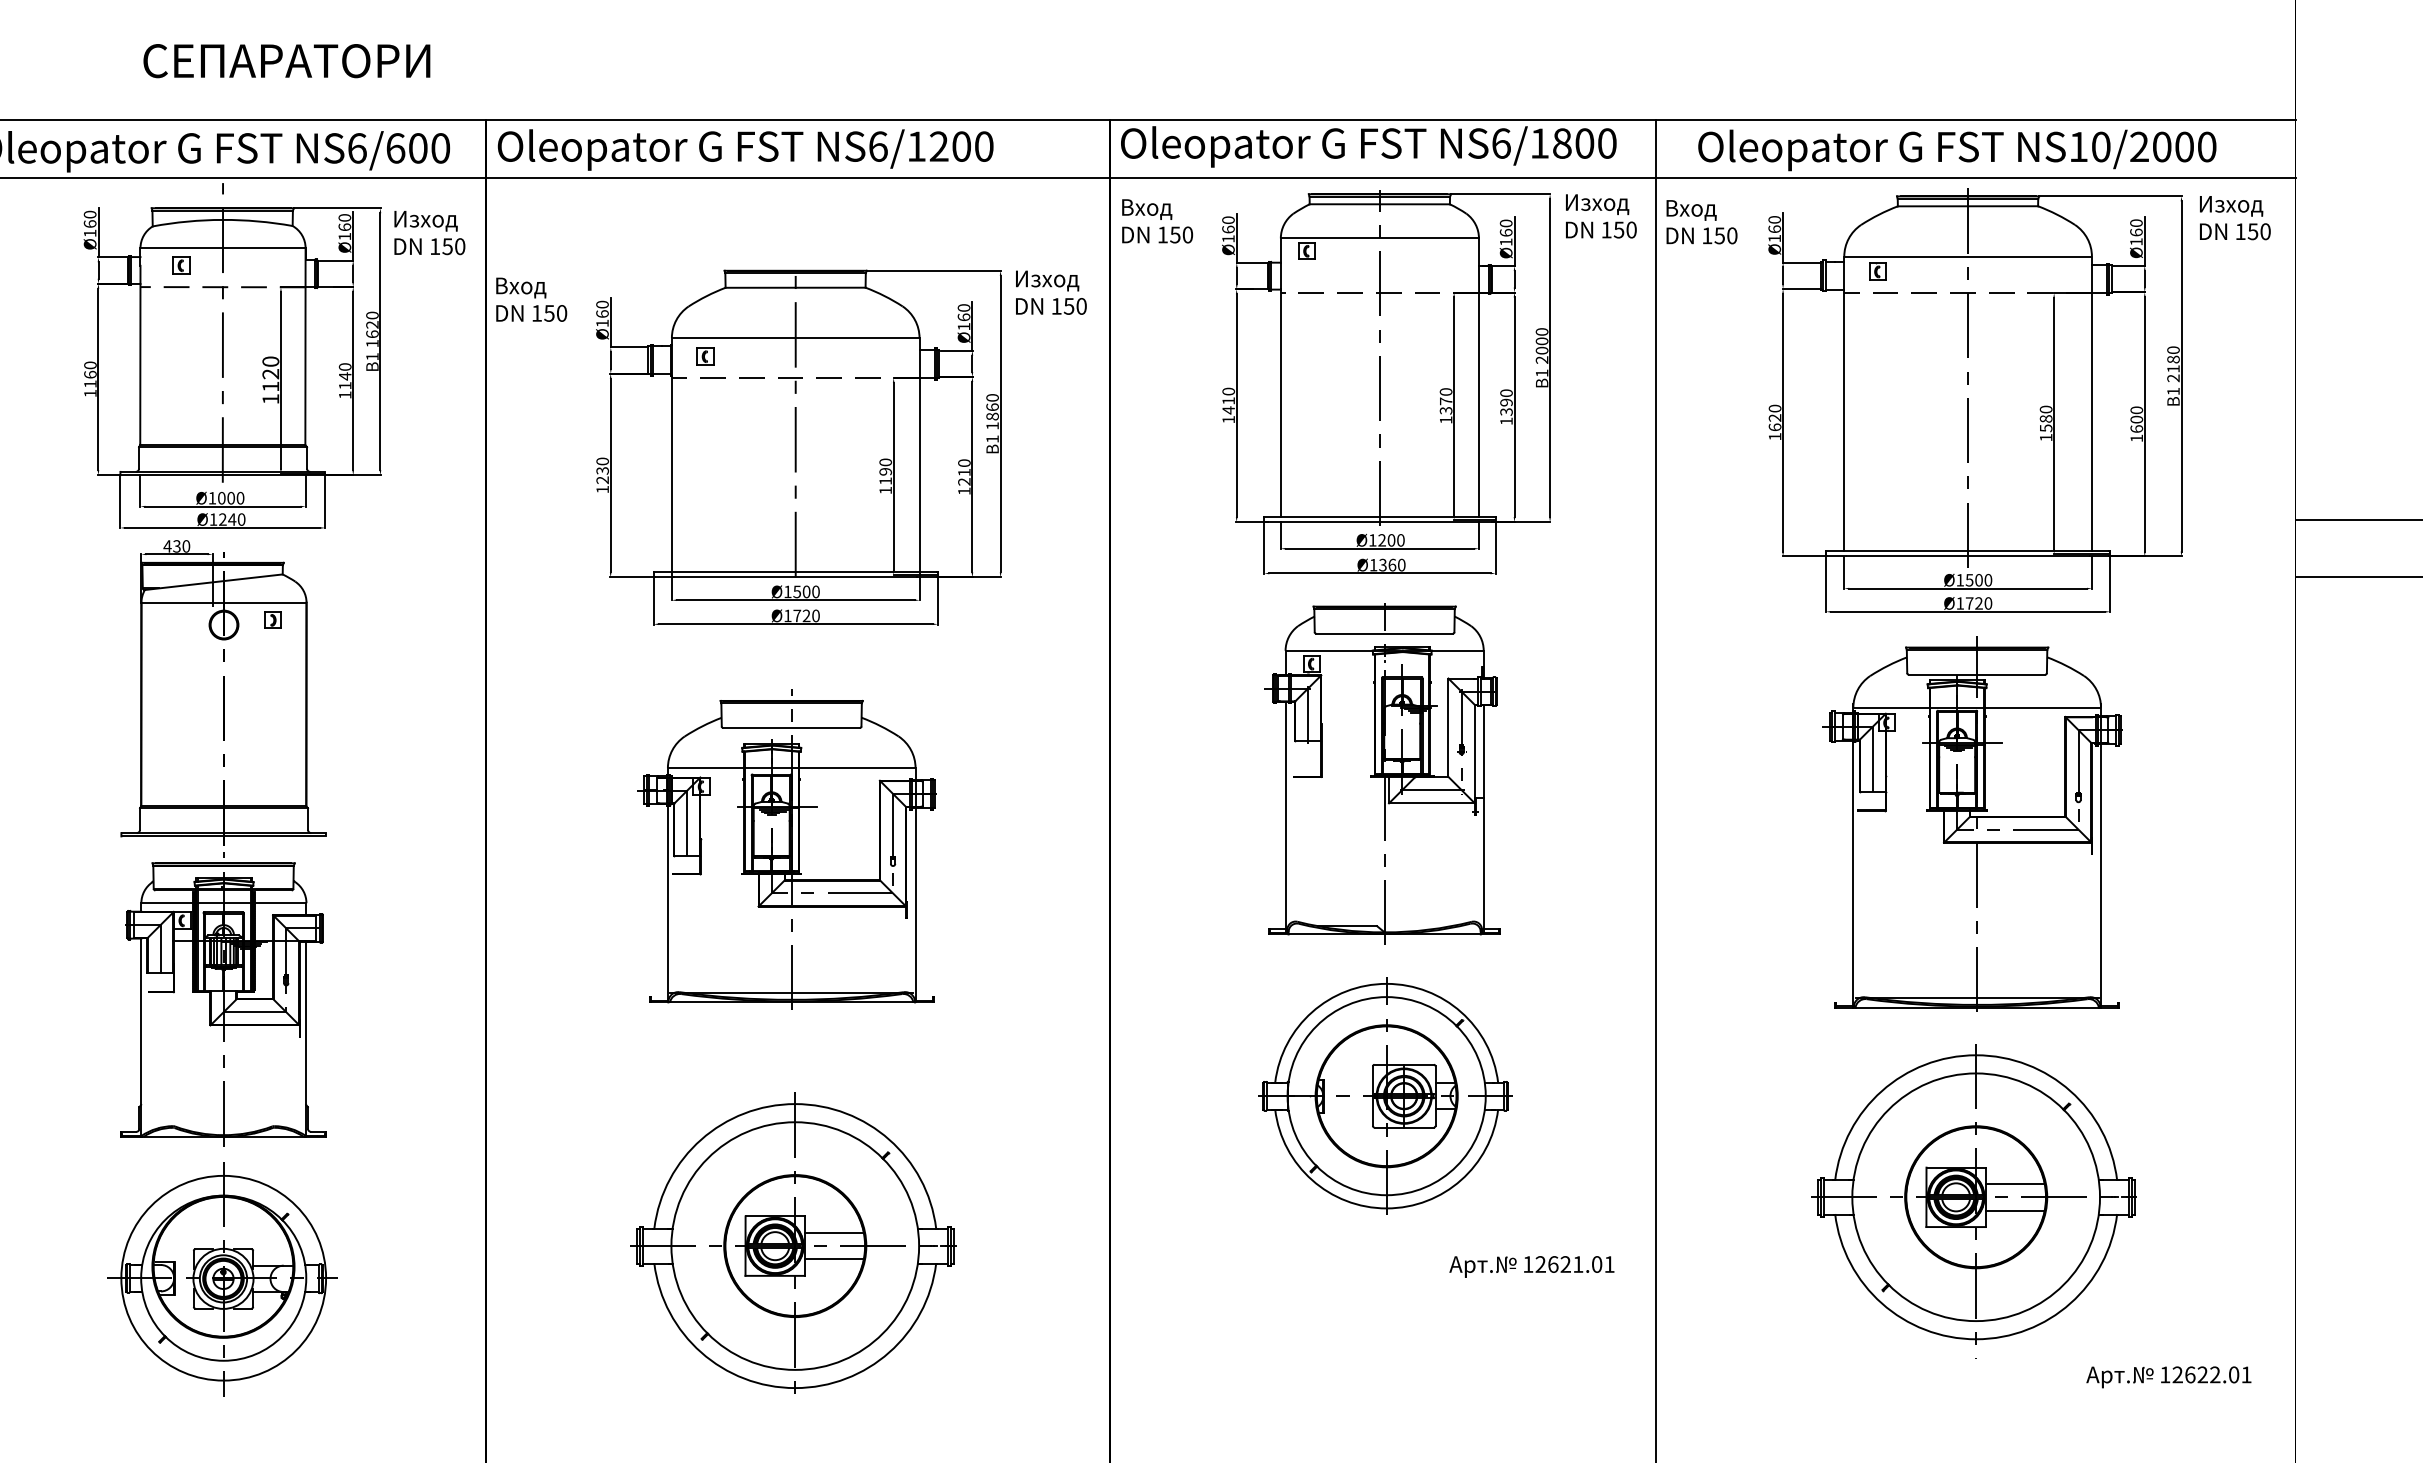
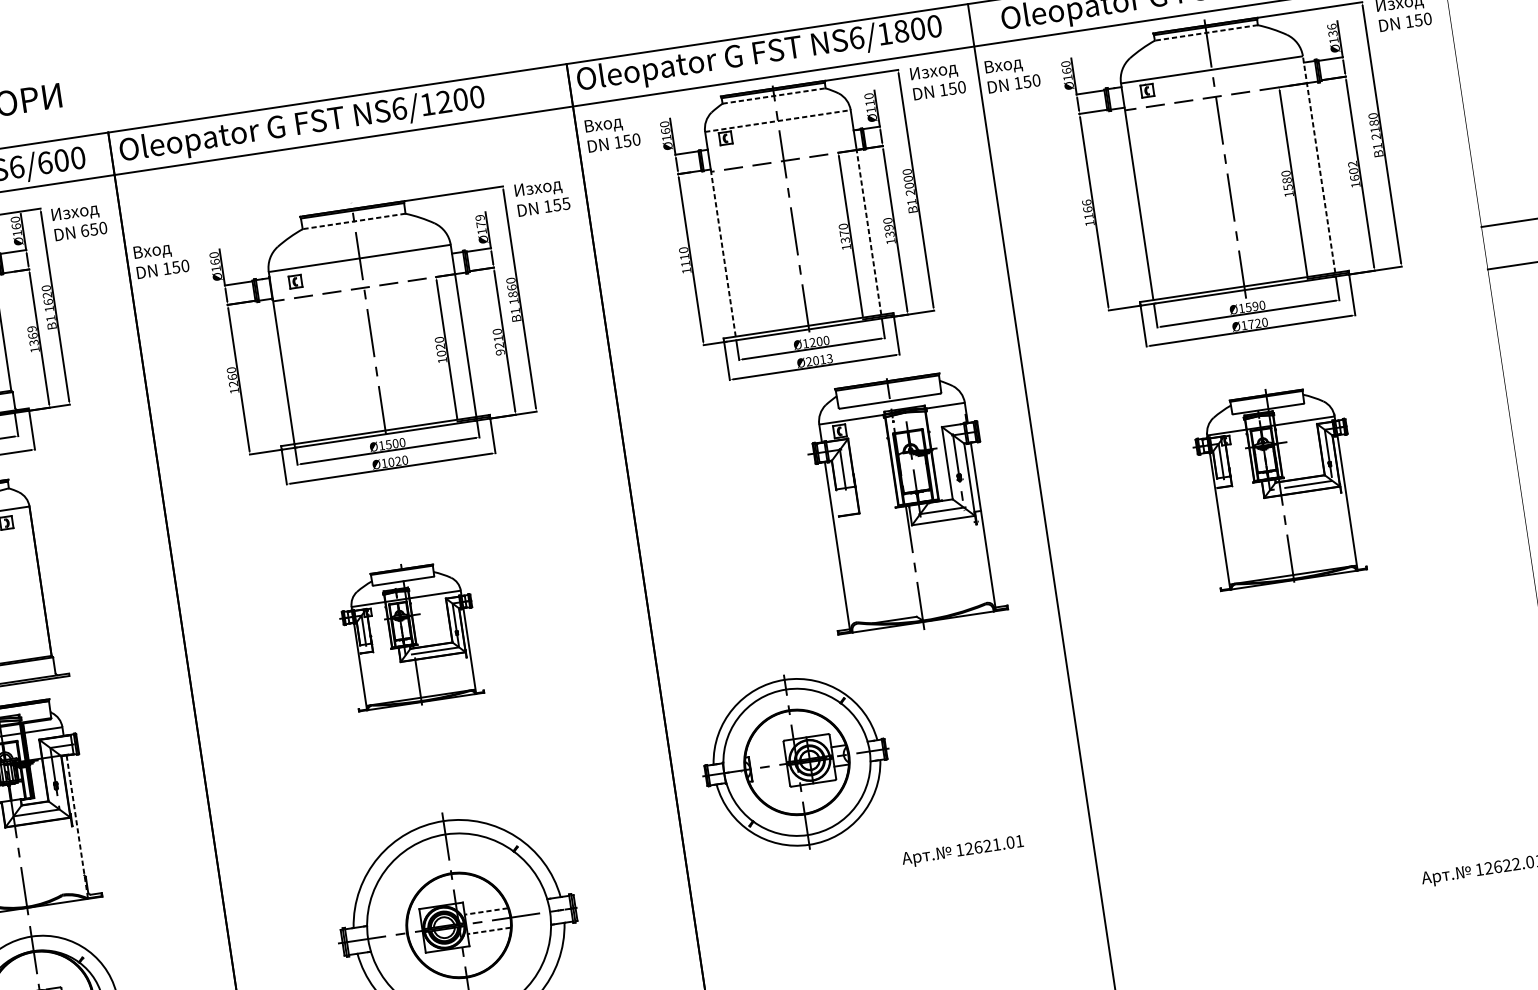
line: (1380, 204) -> (774, 96), solid -> dashed
line: (1967, 206) -> (1206, 33), solid -> dashed
text: (2136, 227) -> (1332, 29), Ø160 -> Ø136
text: (1505, 232) -> (869, 102), Ø160 -> Ø110
line: (1380, 238) -> (778, 121), solid -> dashed
text: (435, 246) -> (85, 230), 150 -> 650
line: (795, 287) -> (354, 221), solid -> dashed
text: (1081, 306) -> (566, 203), 150 -> 155
text: (963, 312) -> (480, 221), Ø160 -> Ø179
text: (344, 376) -> (32, 336), 1140 -> 1369
line: (1280, 403) -> (723, 253), solid -> dashed
line: (2091, 403) -> (1318, 164), solid -> dashed
line: (1479, 404) -> (869, 232), solid -> dashed
text: (1228, 410) -> (685, 264), 1410 -> 1110
text: (2136, 410) -> (1352, 164), 1600 -> 1602
text: (1774, 417) -> (1087, 209), 1620 -> 1166
text: (602, 470) -> (232, 376), 1230 -> 1260
text: (885, 476) -> (440, 350), 1190 -> 1020
text: (964, 491) -> (500, 352), 1210 -> 9210
text: (1387, 564) -> (819, 359), Ø1360 -> Ø2013
text: (1978, 580) -> (1255, 306), Ø1500 -> Ø1590
text: (797, 615) -> (391, 461), Ø1720 -> Ø1020
part: (1382, 773) -> (903, 504), moved
part: (1972, 823) -> (1277, 485), size x0.7
part: (786, 849) -> (409, 635), size x0.6
line: (306, 1039) -> (77, 827), solid -> dashed
part: (1385, 1095) -> (796, 761), moved
part: (1973, 1201) -> (1319, 763), removed
line: (833, 1232) -> (485, 911), solid -> dashed
line: (833, 1259) -> (488, 931), solid -> dashed
text: (1531, 1266) -> (962, 851), moved

